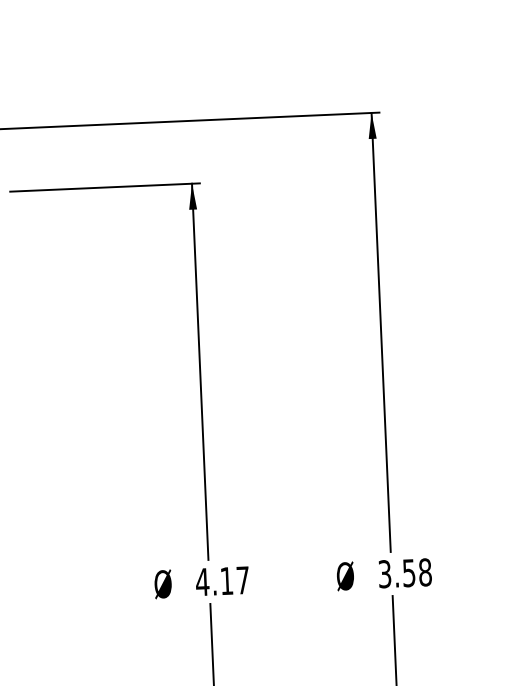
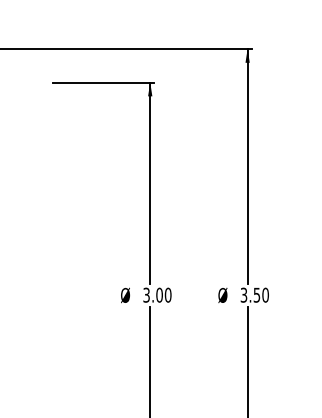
text: (425, 572) -> (265, 295), 3.58 -> 3.50
text: (222, 579) -> (157, 294), 4.17 -> 3.00

